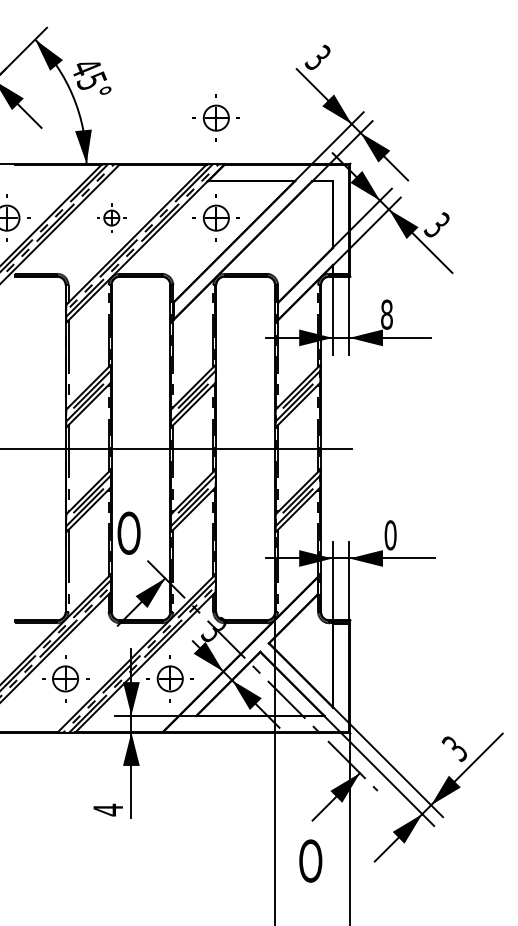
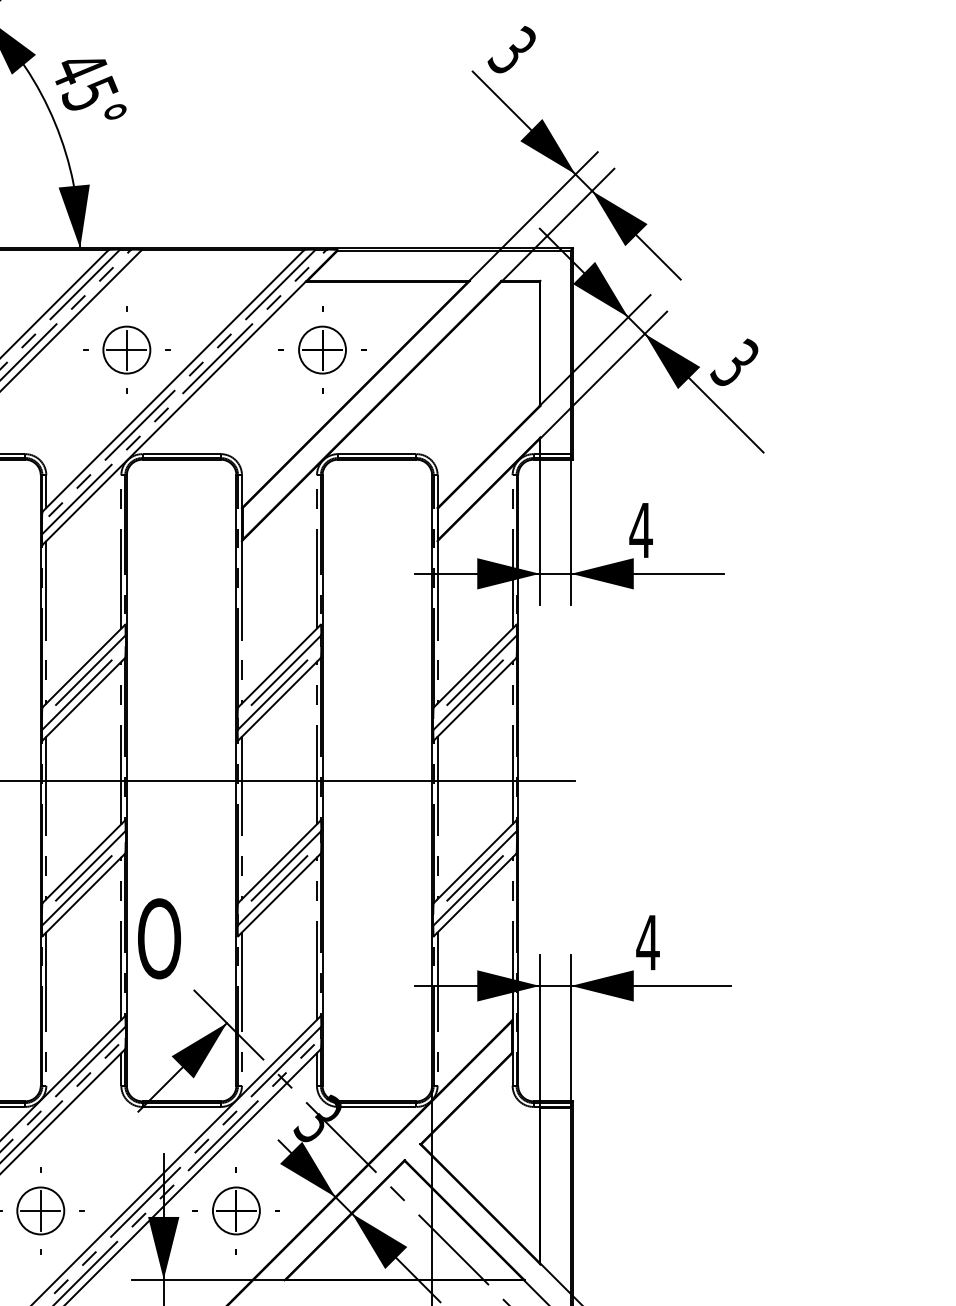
part: (215, 117) -> (320, 162), removed
part: (111, 217) -> (126, 348), size x1.67
text: (386, 314) -> (640, 530), 8 -> 4
text: (390, 535) -> (647, 942), 0 -> 4

